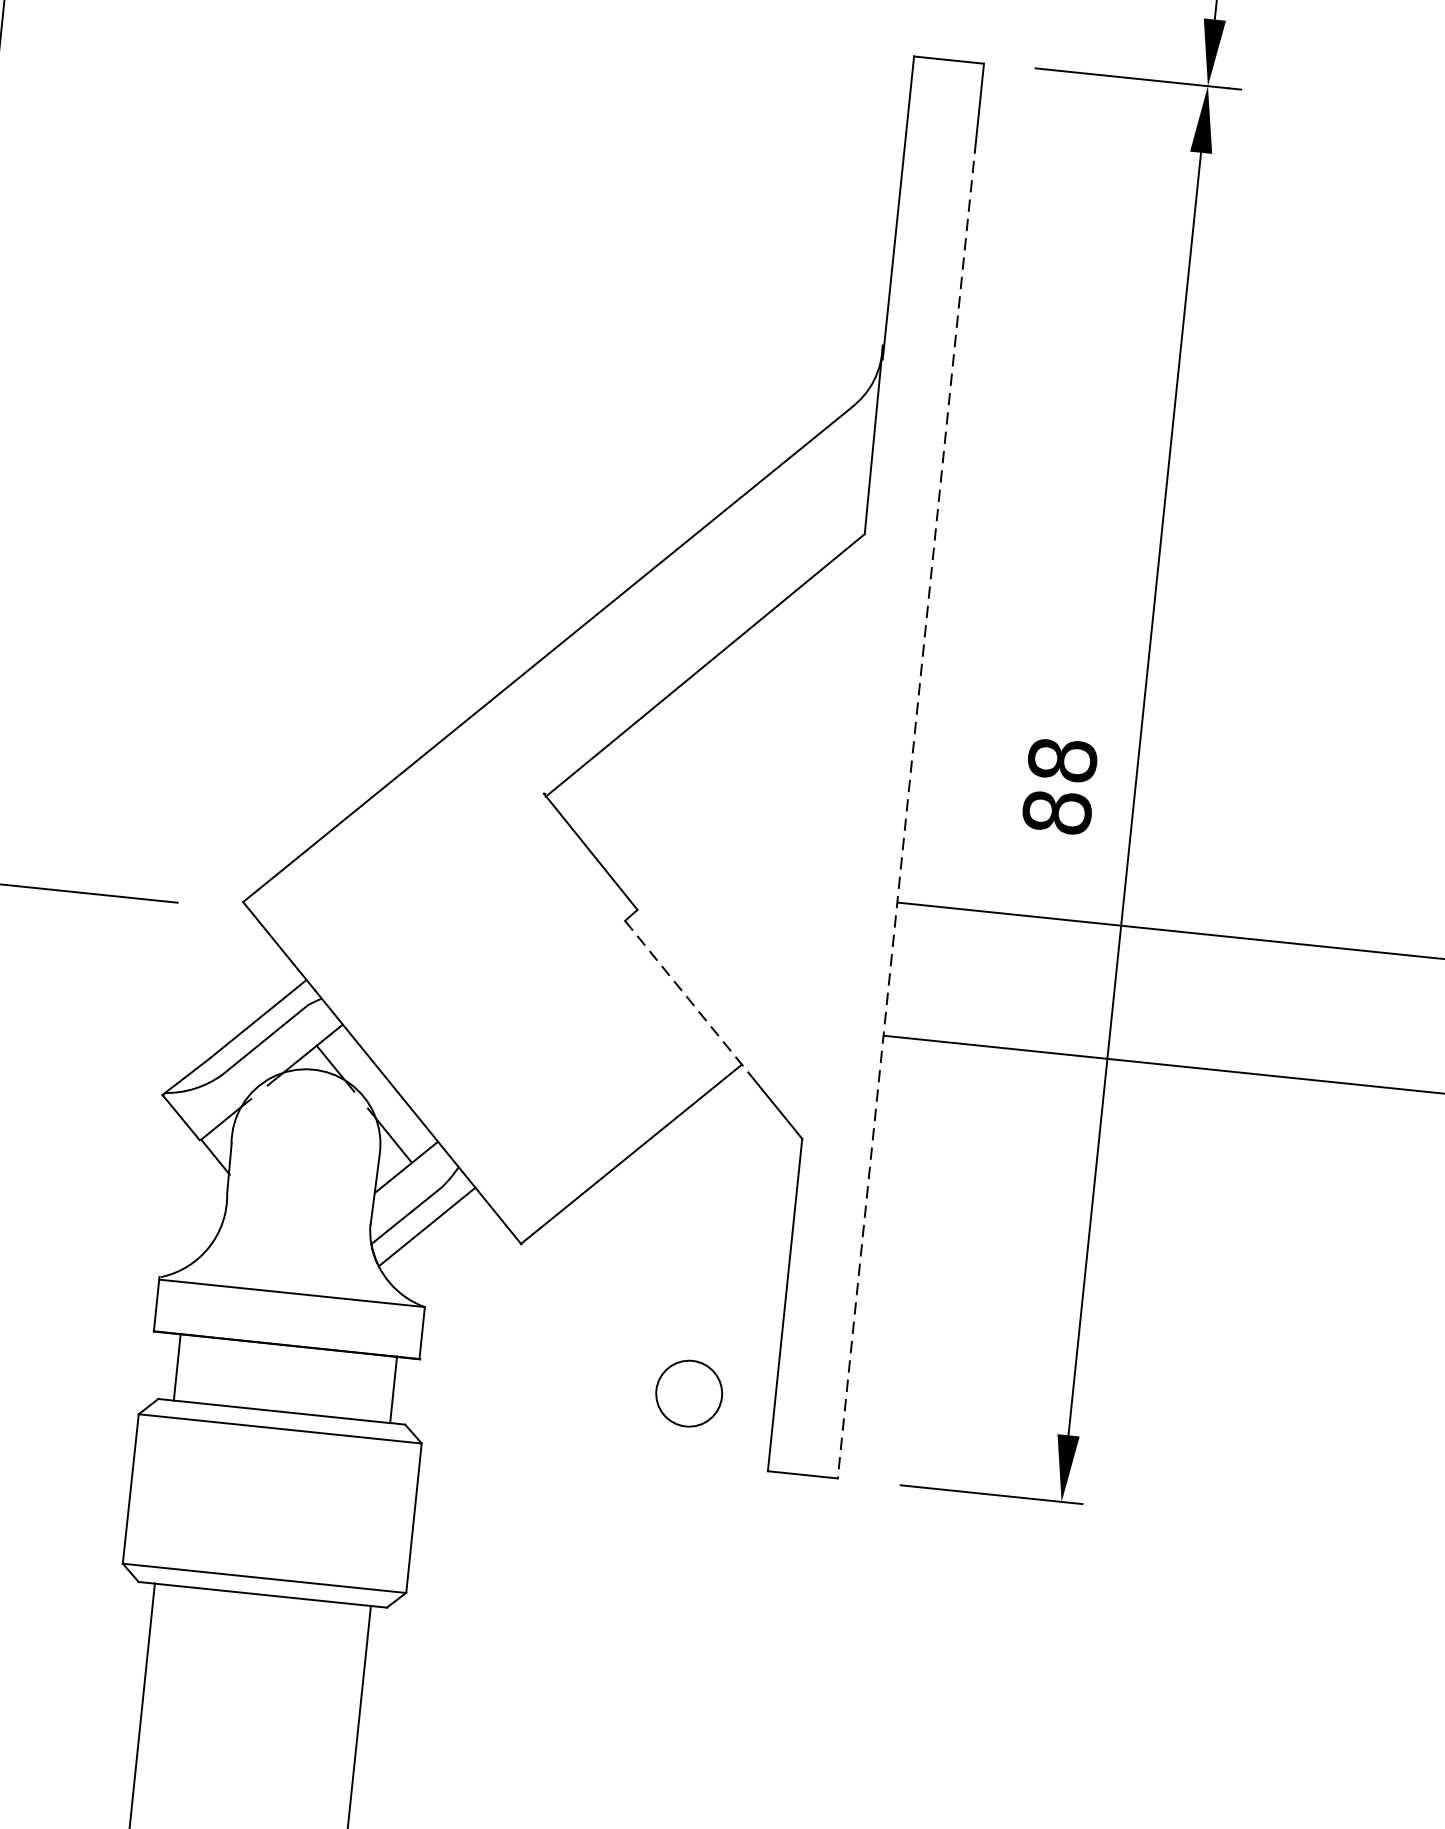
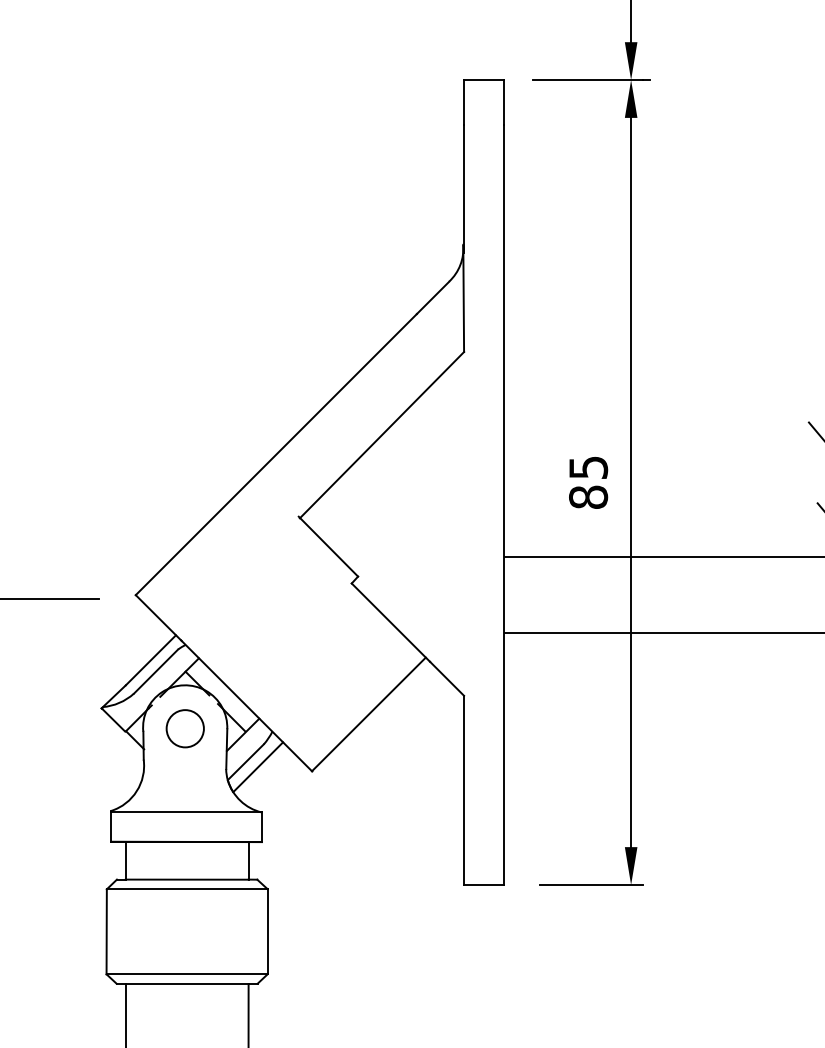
text: (1062, 759) -> (588, 467), 88 -> 85
line: (906, 811) -> (503, 505), dashed -> solid
line: (687, 996) -> (391, 622), dashed -> solid
circle: (687, 1393) -> (184, 728), moved

